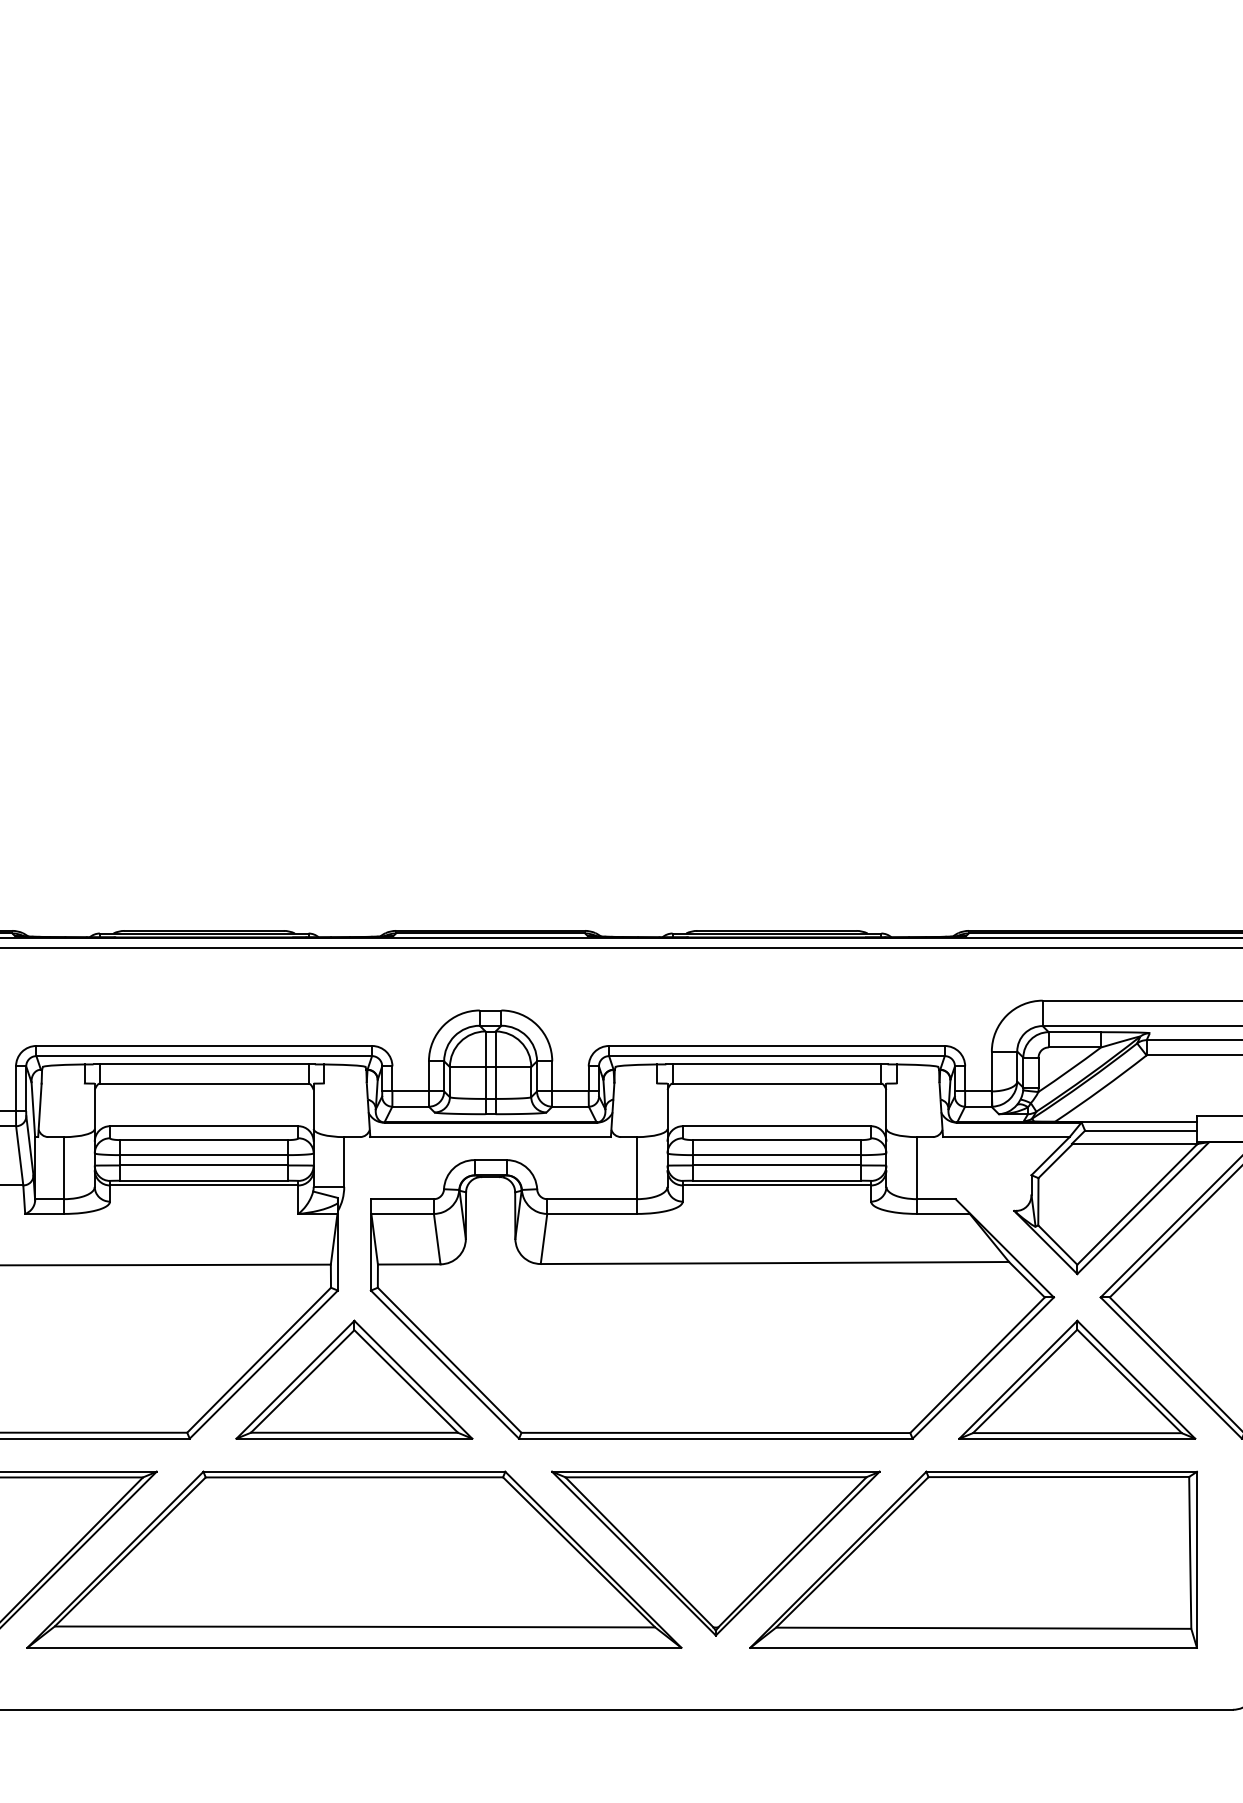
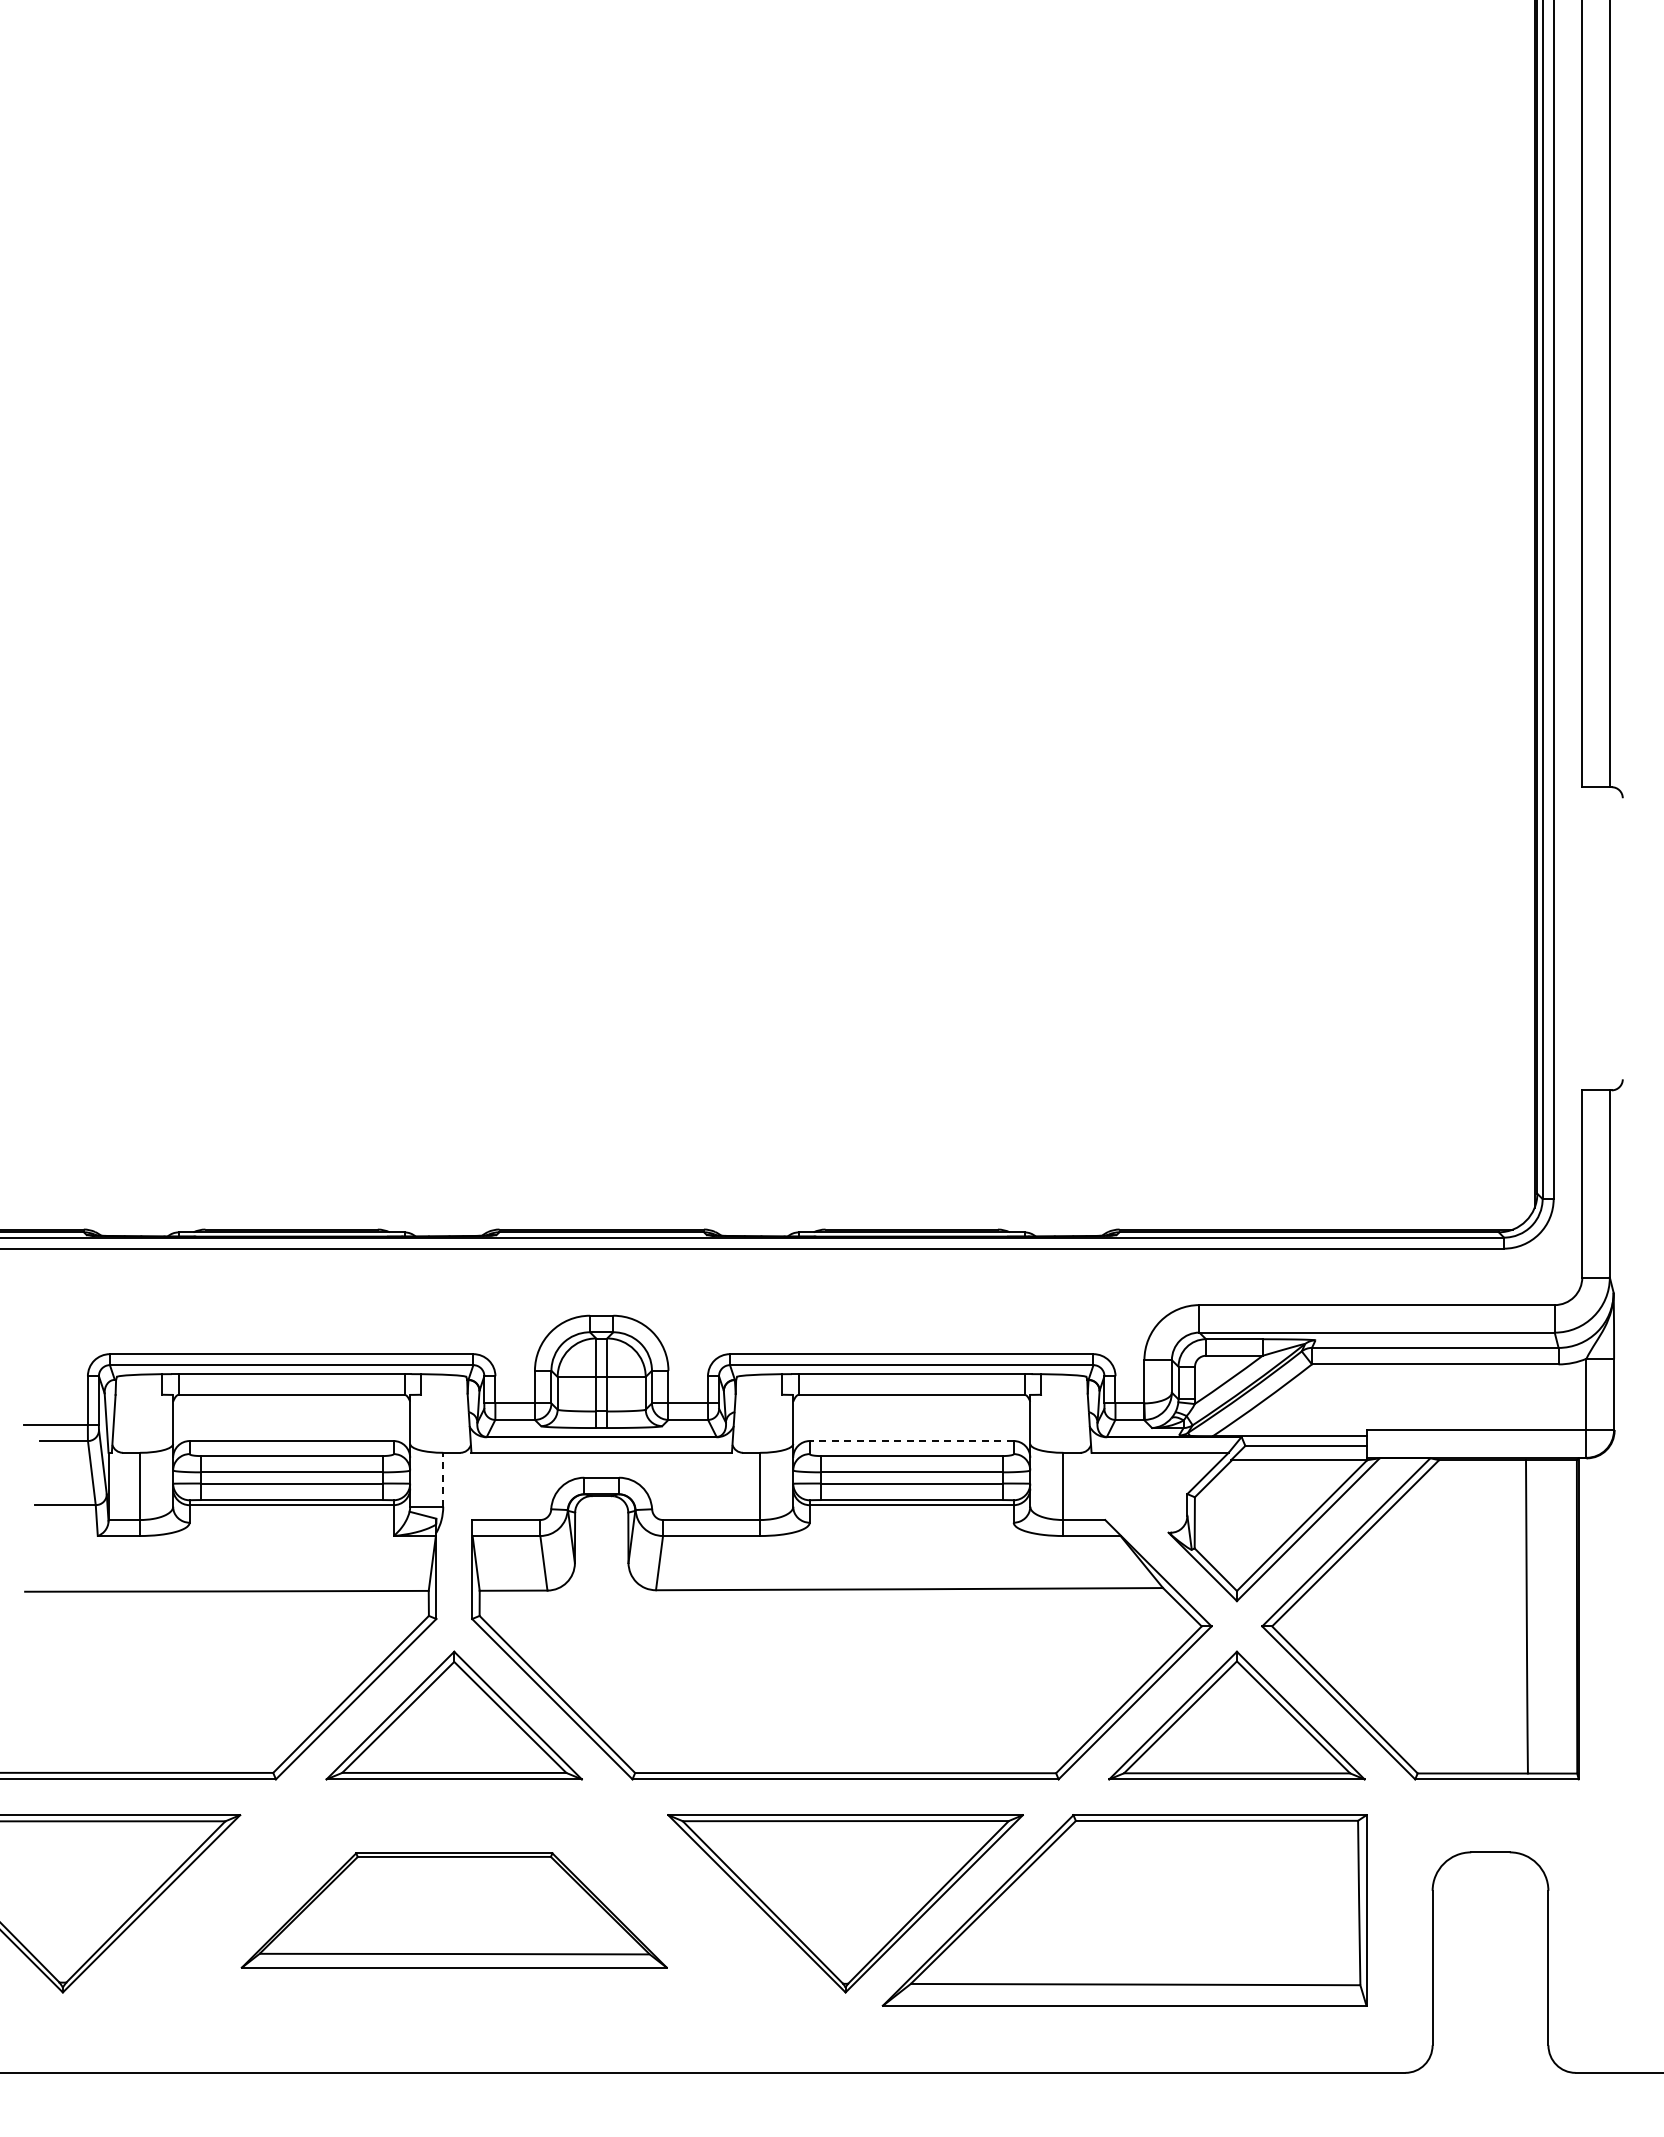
line: (776, 1126) -> (911, 1441), solid -> dashed
line: (344, 1161) -> (443, 1479), solid -> dashed
part: (354, 1559) -> (454, 1910), size x0.6

